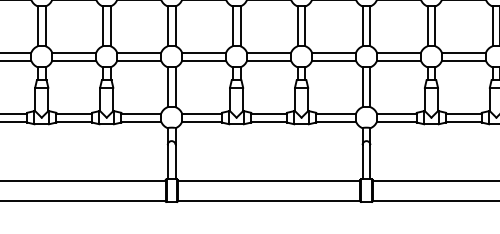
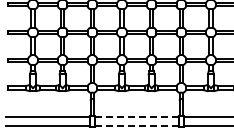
line: (268, 179) -> (136, 116), solid -> dashed
line: (268, 201) -> (136, 126), solid -> dashed

